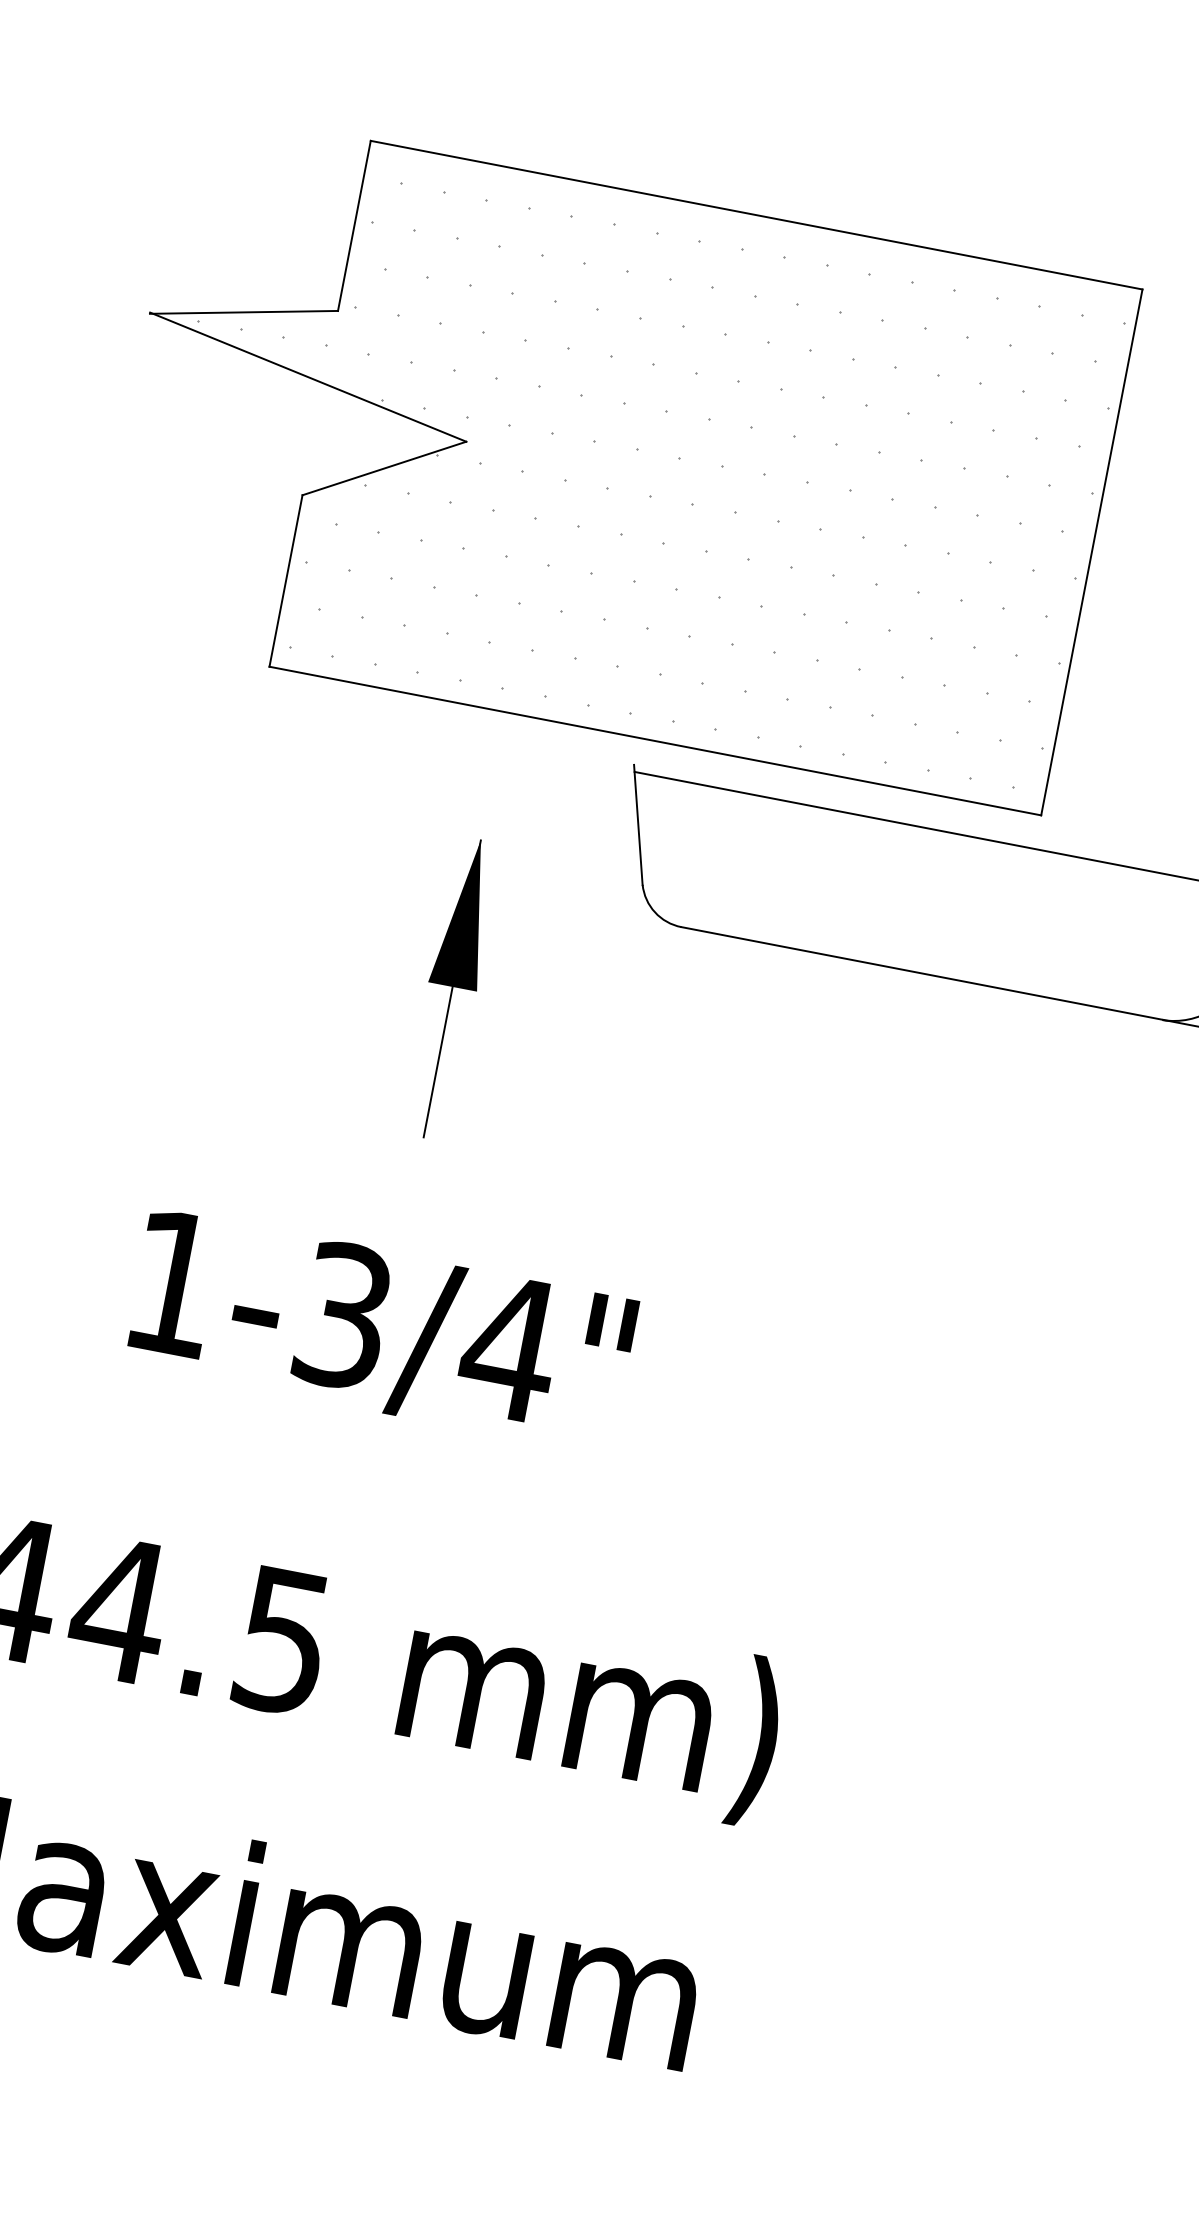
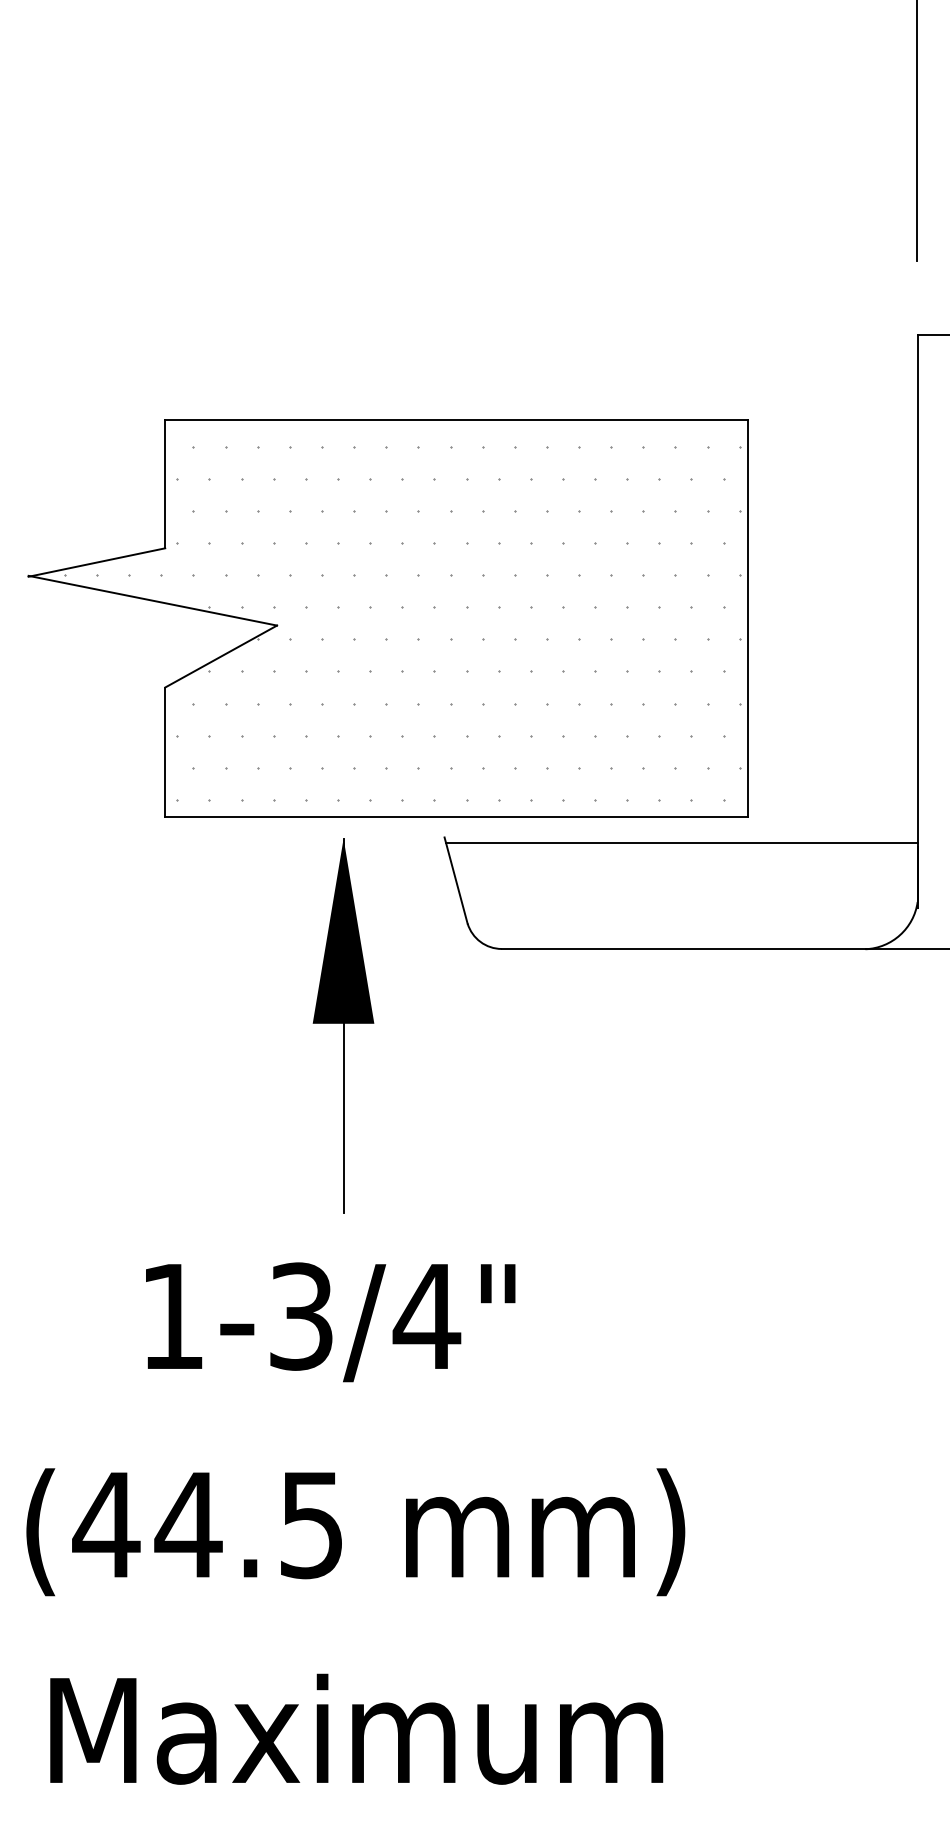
part: (452, 988) -> (343, 1025), size x1.67
text: (380, 1331) -> (330, 1322), moved

